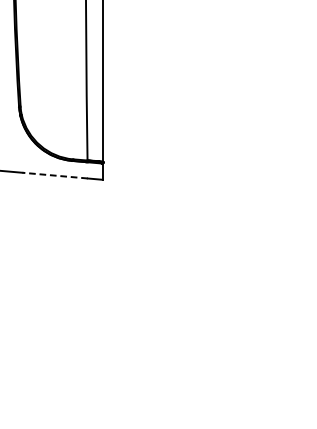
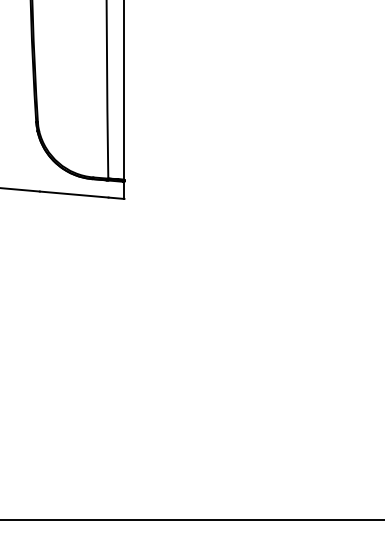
line: (54, 175) -> (73, 194), dashed -> solid

